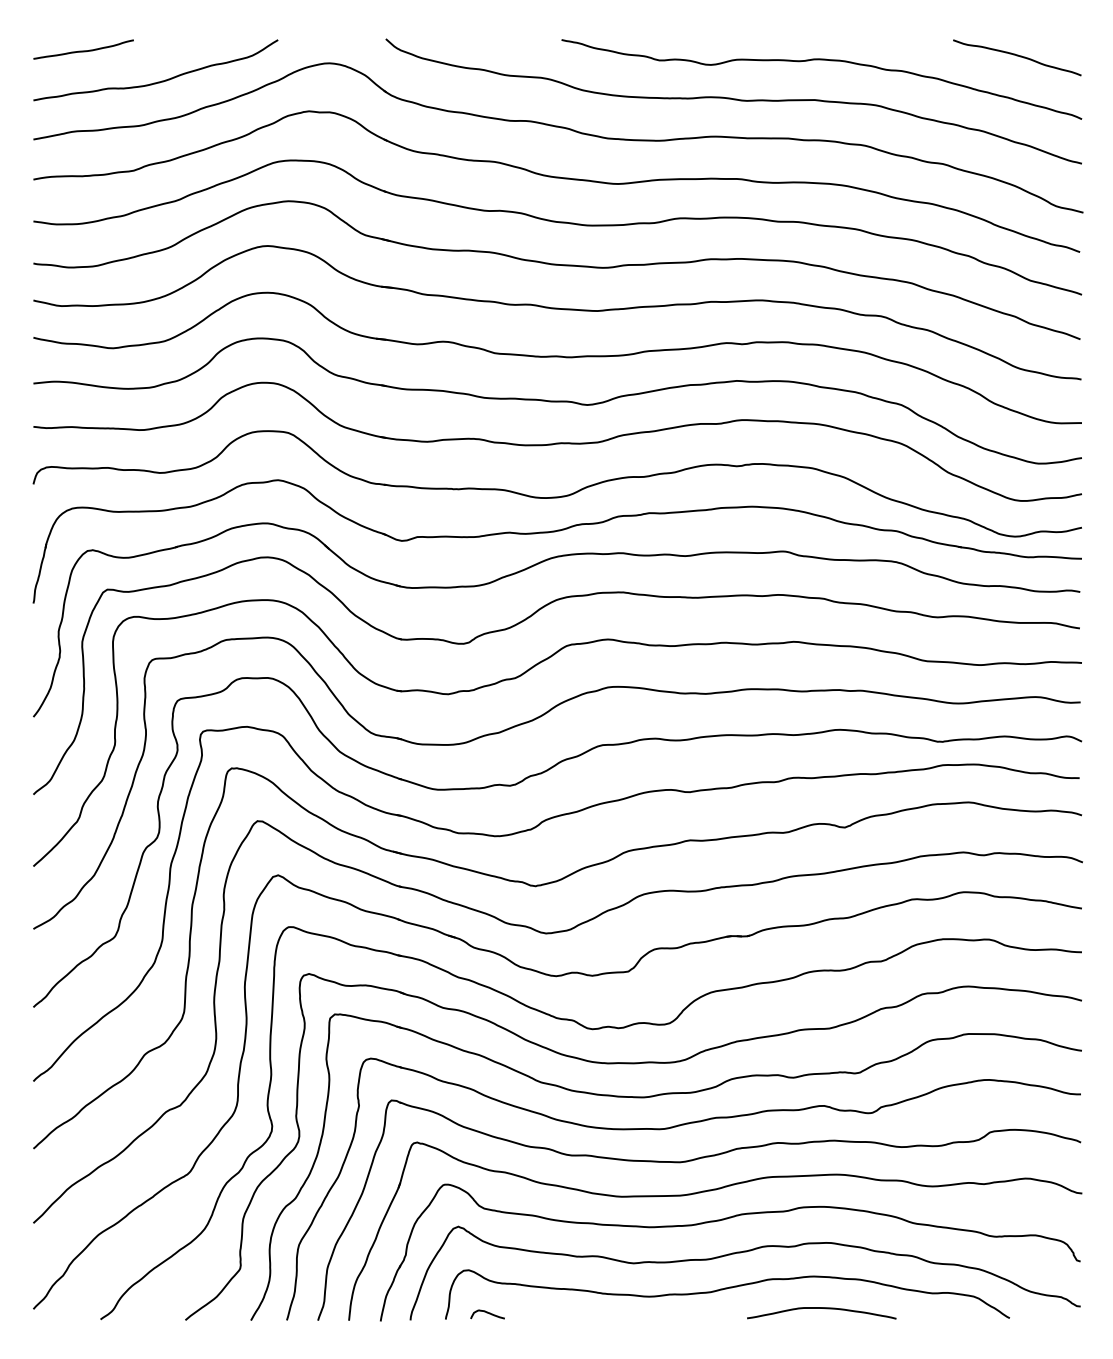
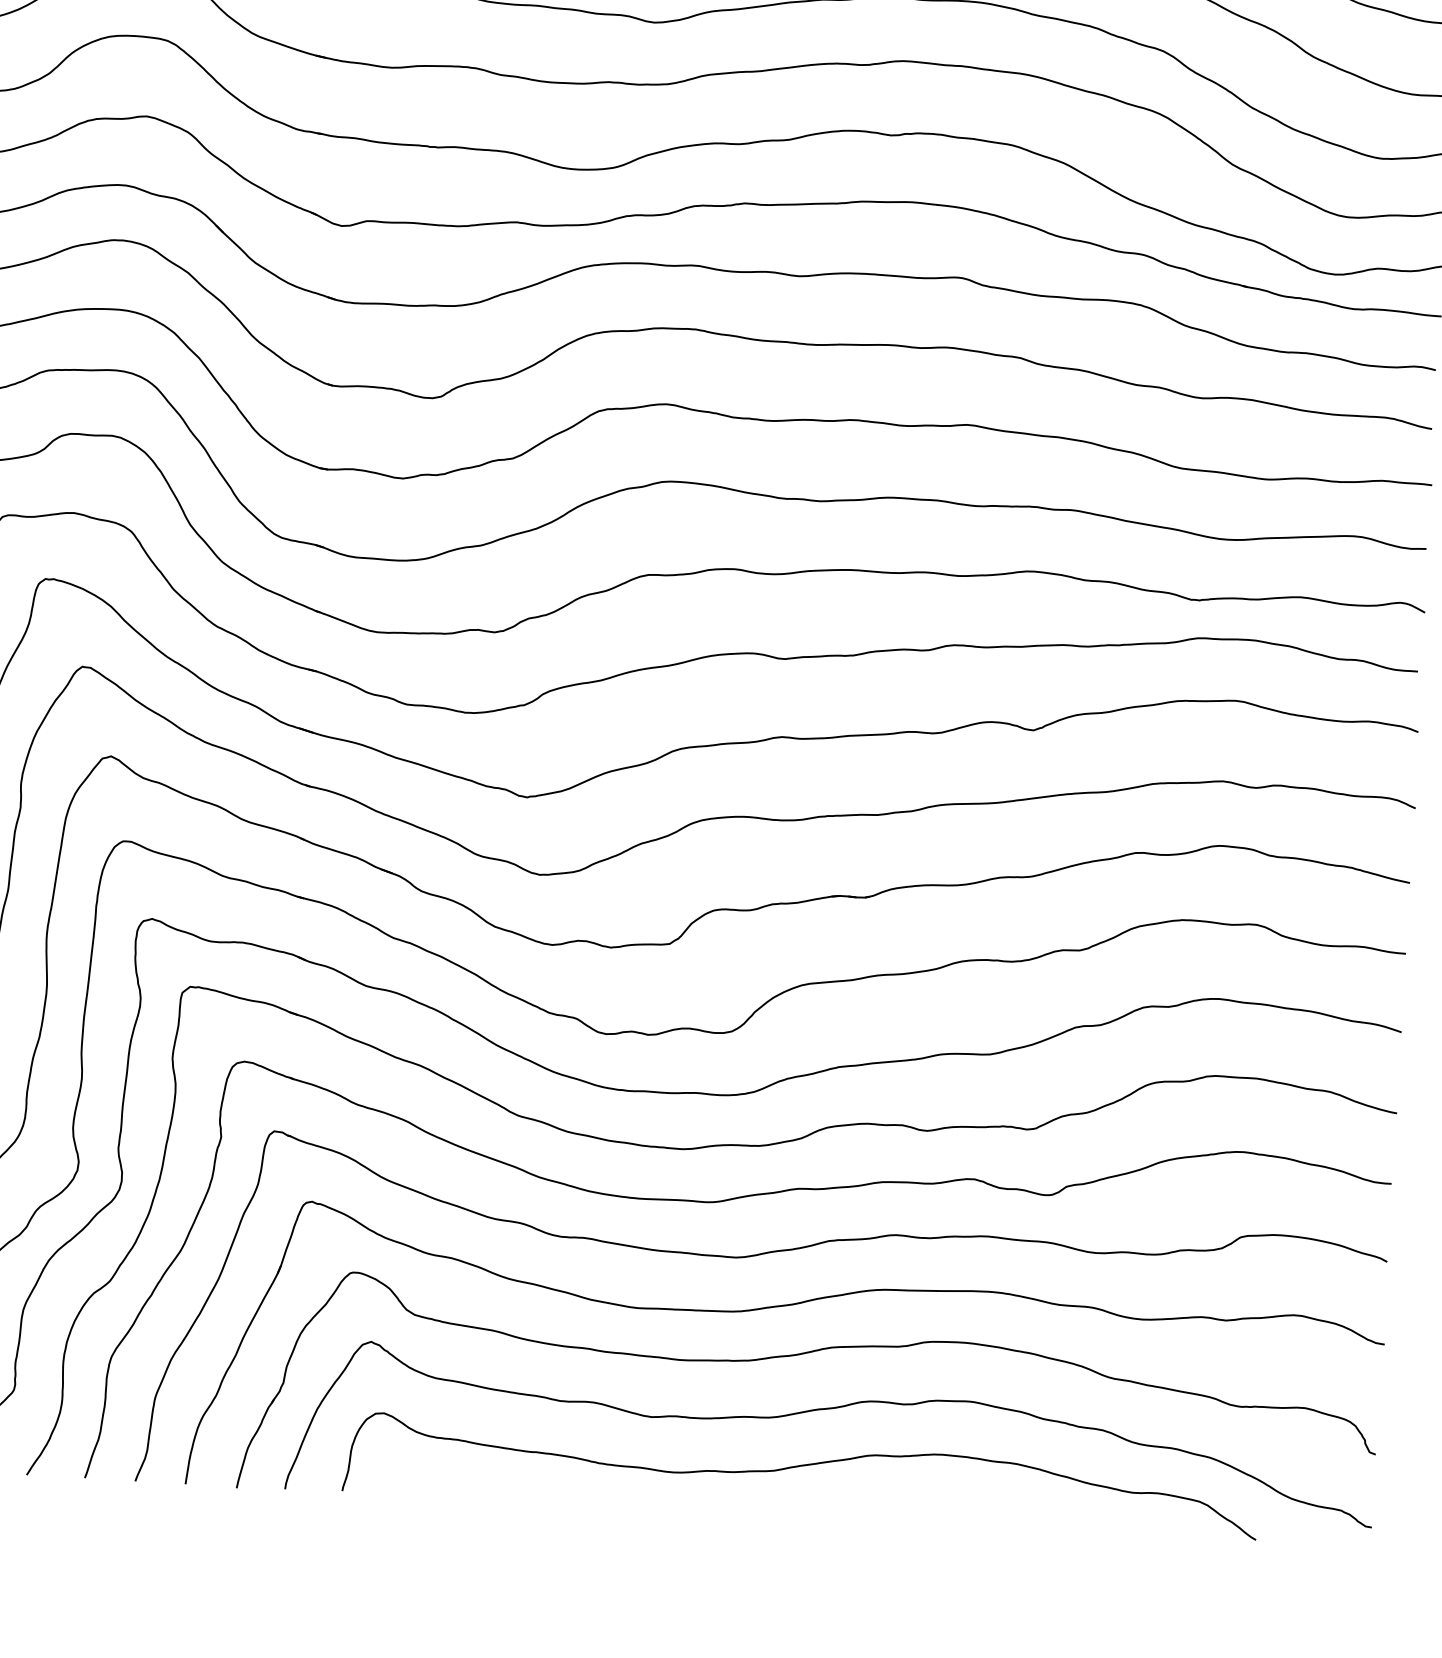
curve: (821, 1308) -> (951, 1507), removed
curve: (487, 1313) -> (410, 1485), removed

